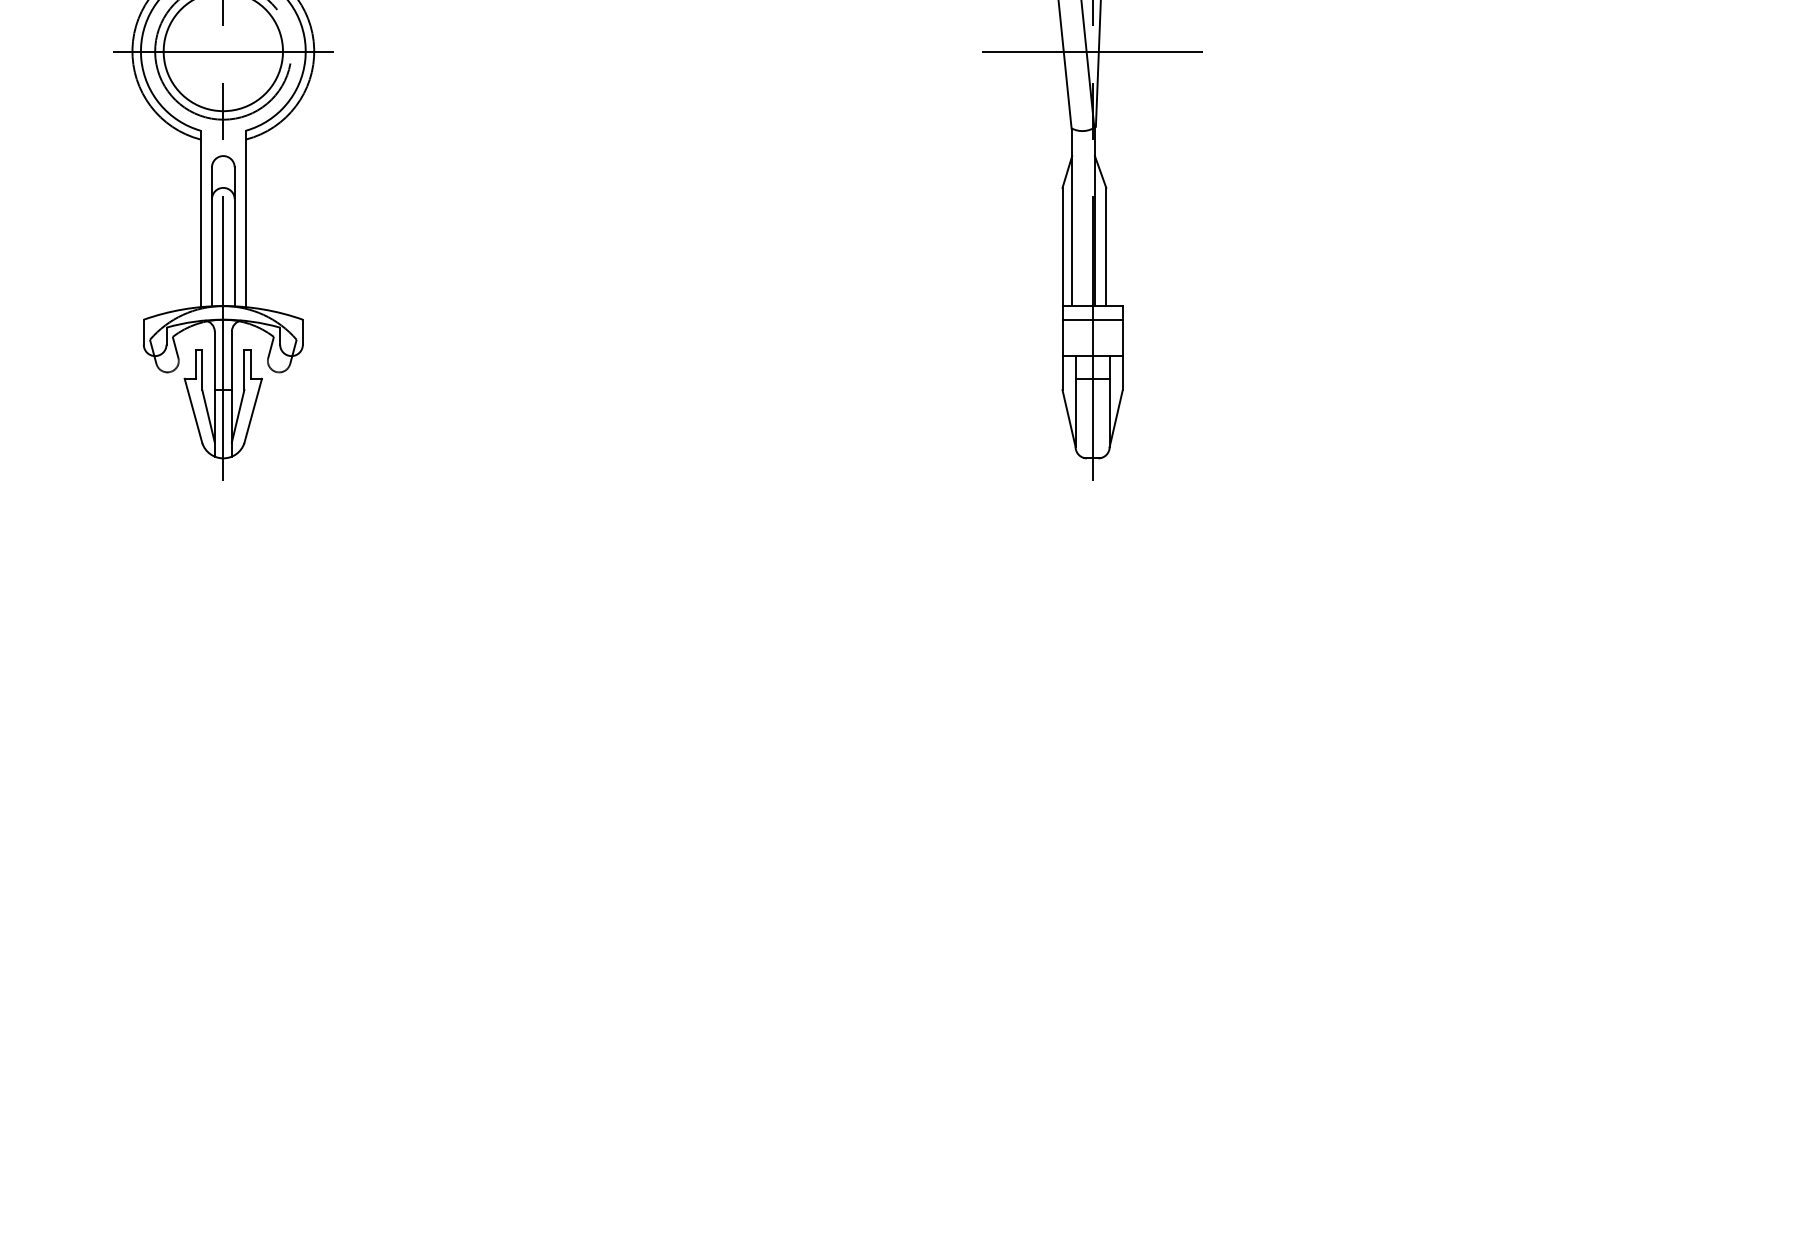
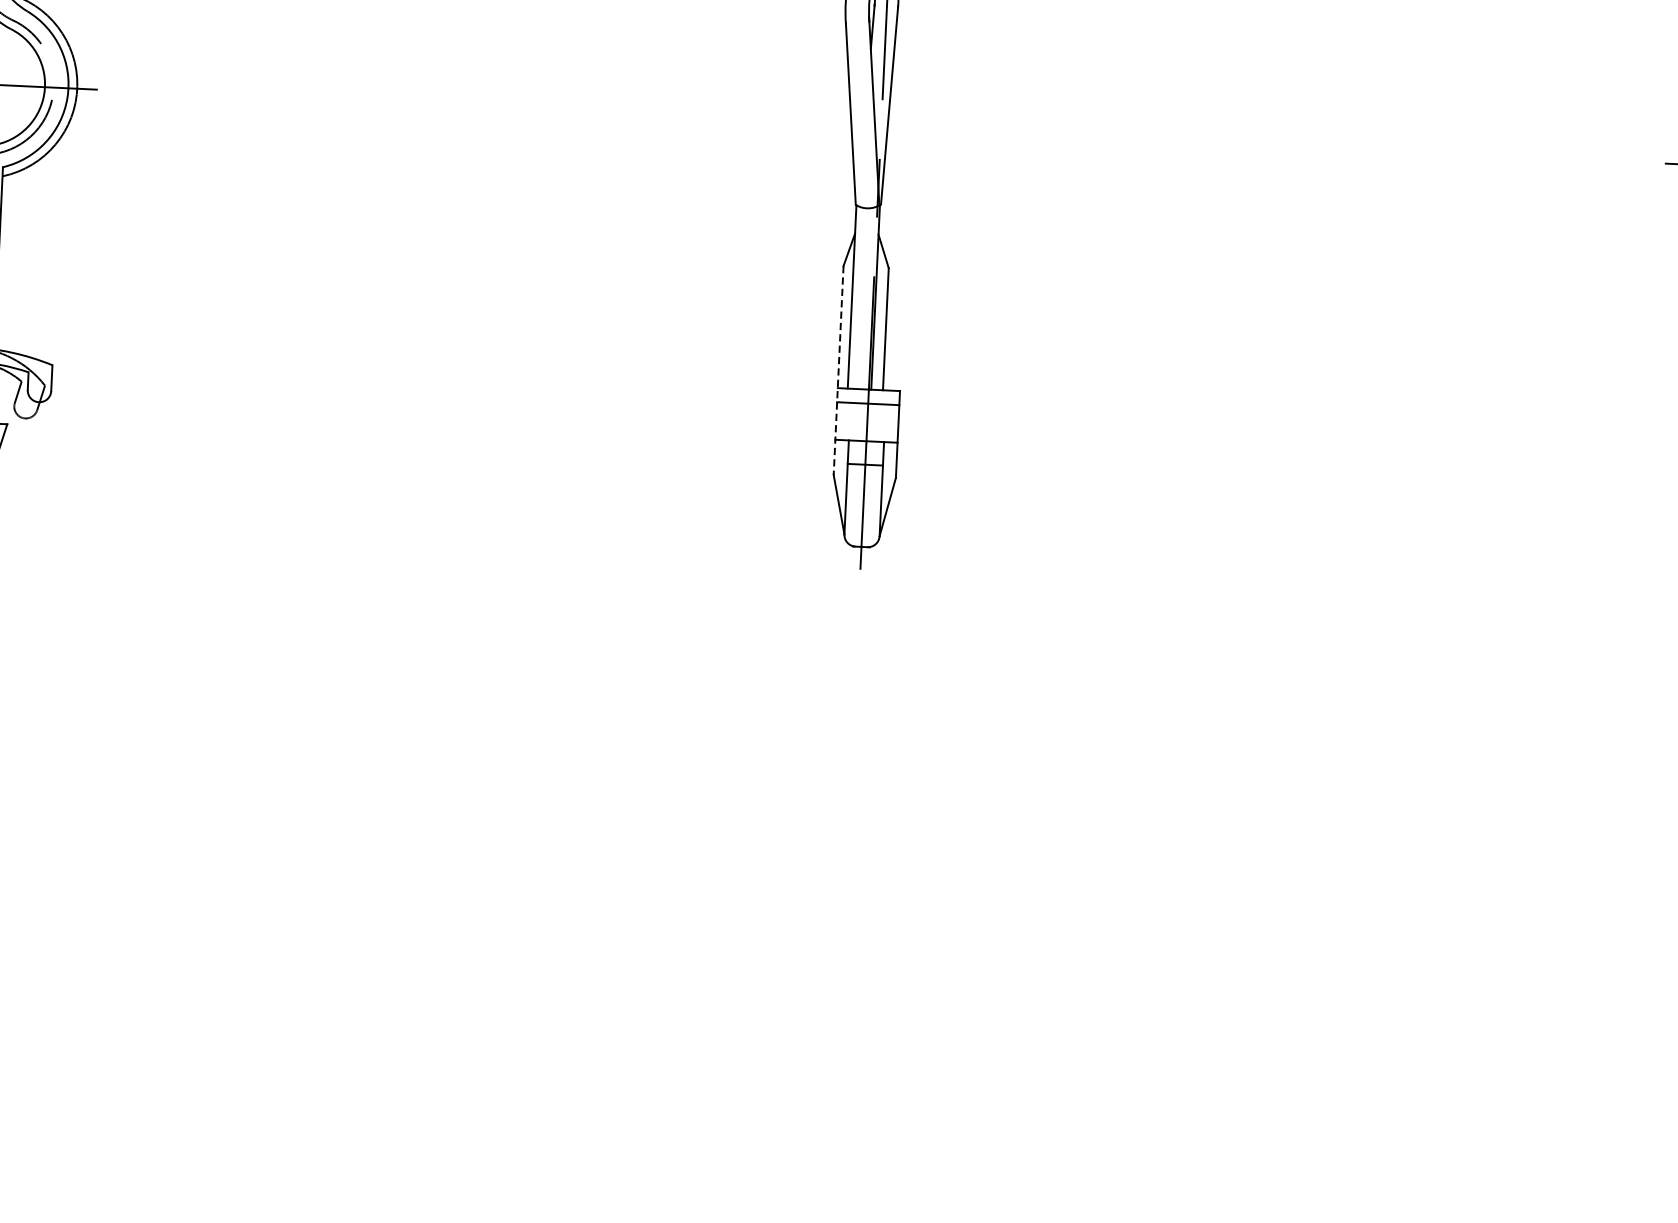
line: (1092, 51) -> (881, 126), removed
line: (1062, 289) -> (838, 371), solid -> dashed

